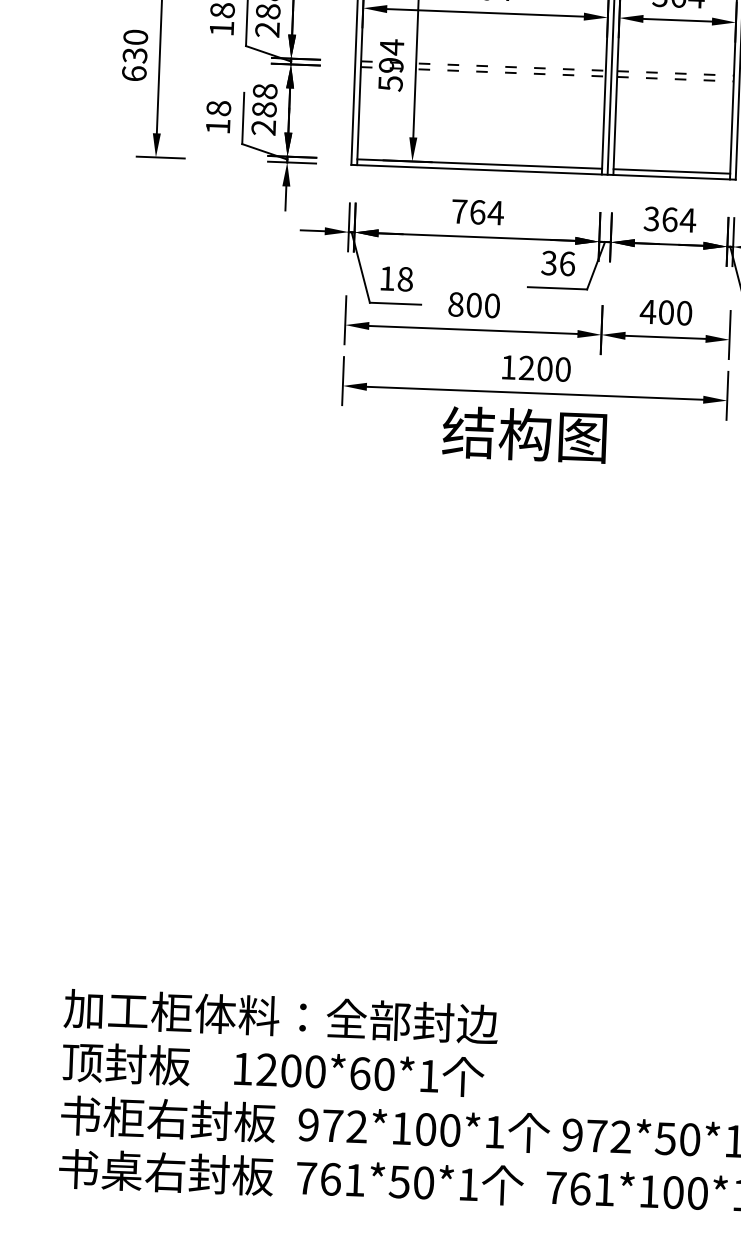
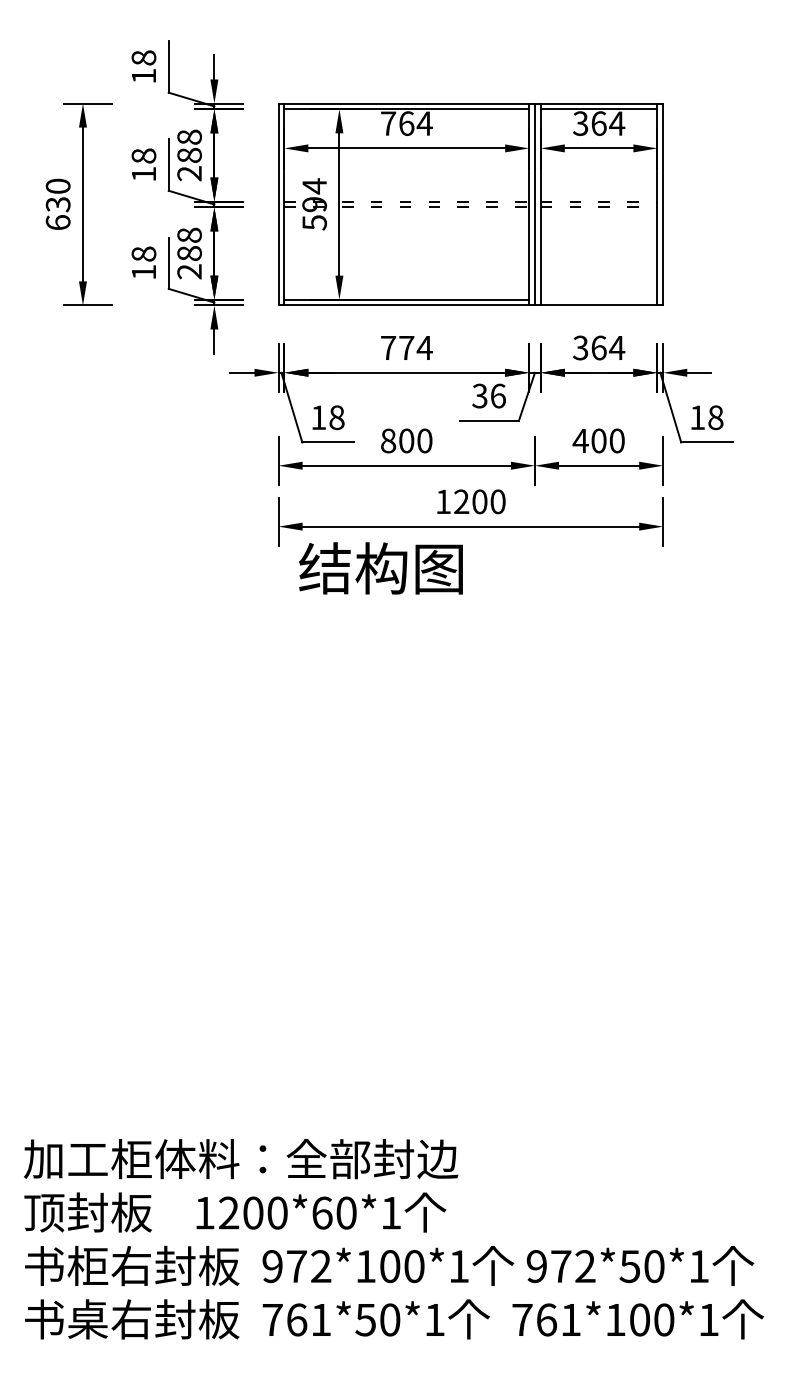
line: (671, 171) -> (598, 299), removed
text: (477, 211) -> (406, 347), 764 -> 774
text: (524, 434) -> (380, 568), moved

